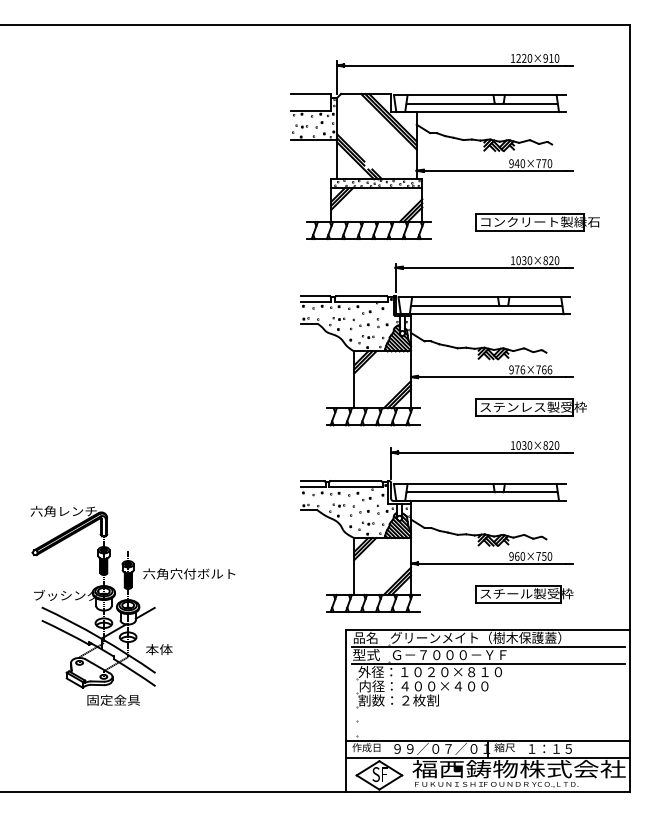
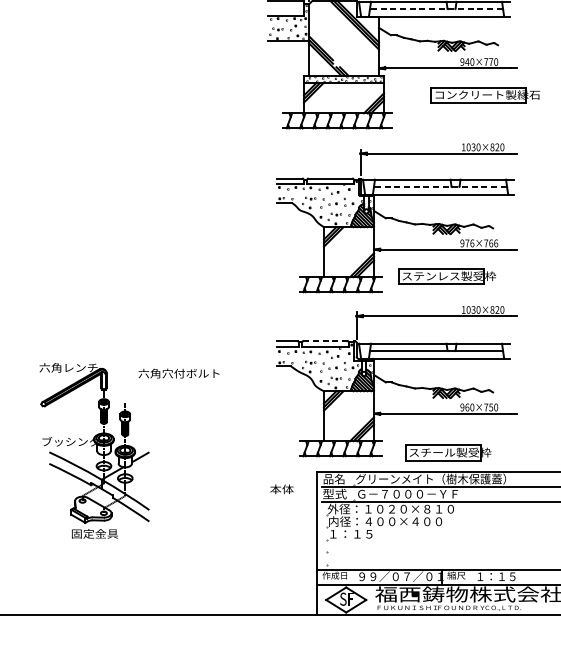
line: (482, 103) -> (436, 9), solid -> dashed
part: (537, 222) -> (485, 95), moved
line: (486, 305) -> (440, 186), solid -> dashed
part: (530, 407) -> (446, 276), moved
line: (355, 481) -> (325, 341), solid -> dashed
text: (189, 573) -> (179, 373), moved
part: (524, 594) -> (448, 453), moved
text: (159, 649) -> (282, 489), moved
text: (113, 699) -> (94, 533), moved
text: (398, 700) -> (363, 534), 割数：２枚割 -> １：１５

